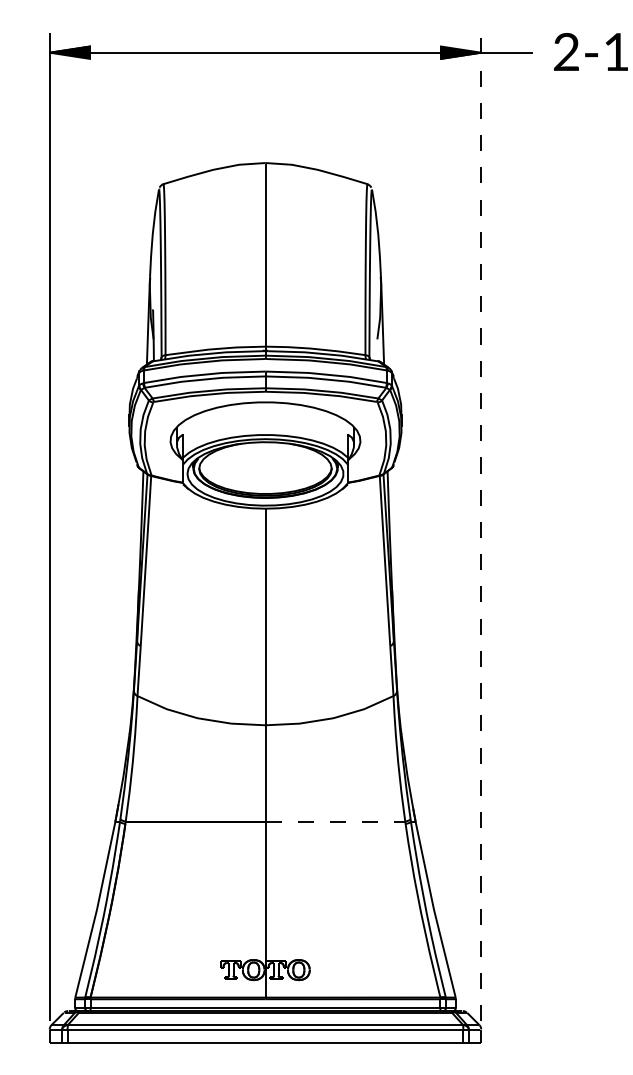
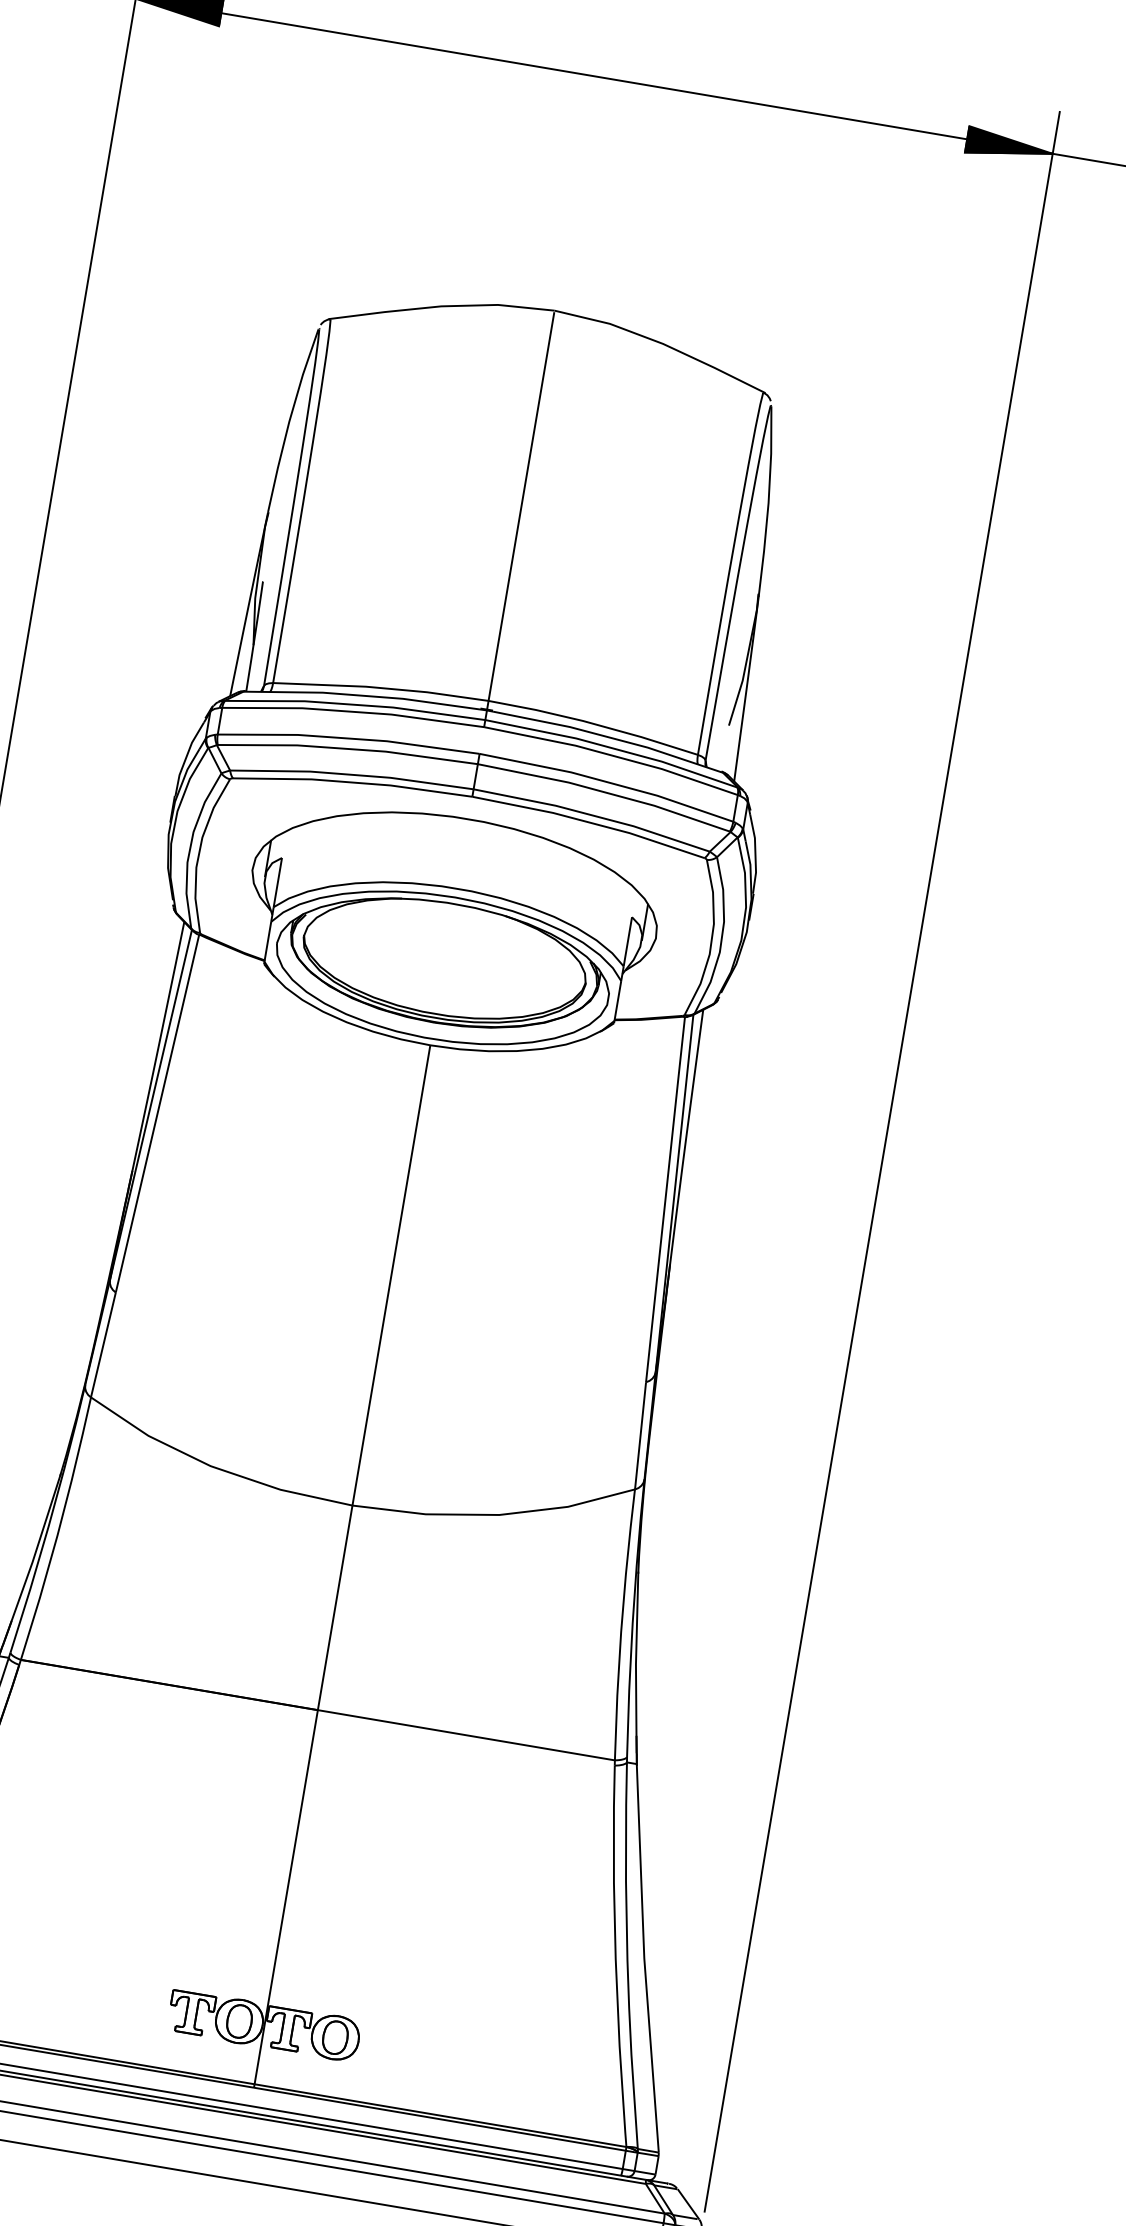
line: (481, 526) -> (882, 1160), dashed -> solid
line: (335, 821) -> (466, 1735), dashed -> solid

